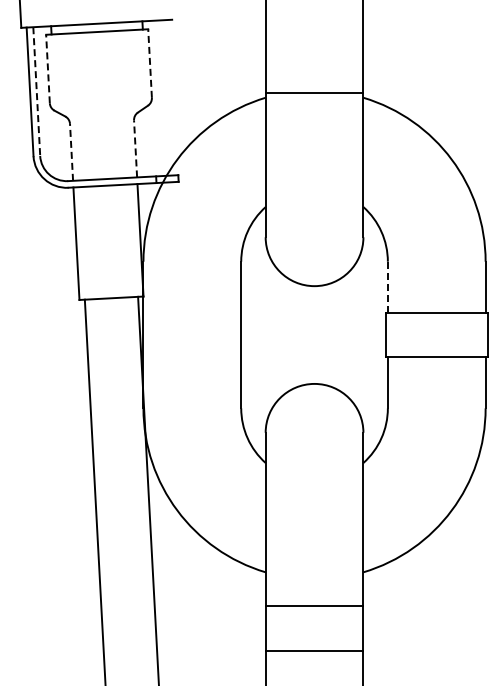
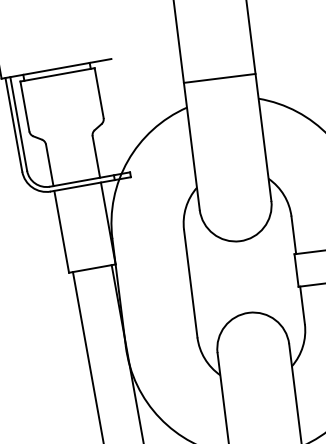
line: (150, 63) -> (99, 93), dashed -> solid
line: (47, 68) -> (24, 106), dashed -> solid
line: (36, 92) -> (18, 124), dashed -> solid
line: (314, 92) -> (219, 78), moved
line: (135, 148) -> (96, 156), dashed -> solid
line: (71, 152) -> (49, 165), dashed -> solid
line: (387, 287) -> (293, 235), dashed -> solid

